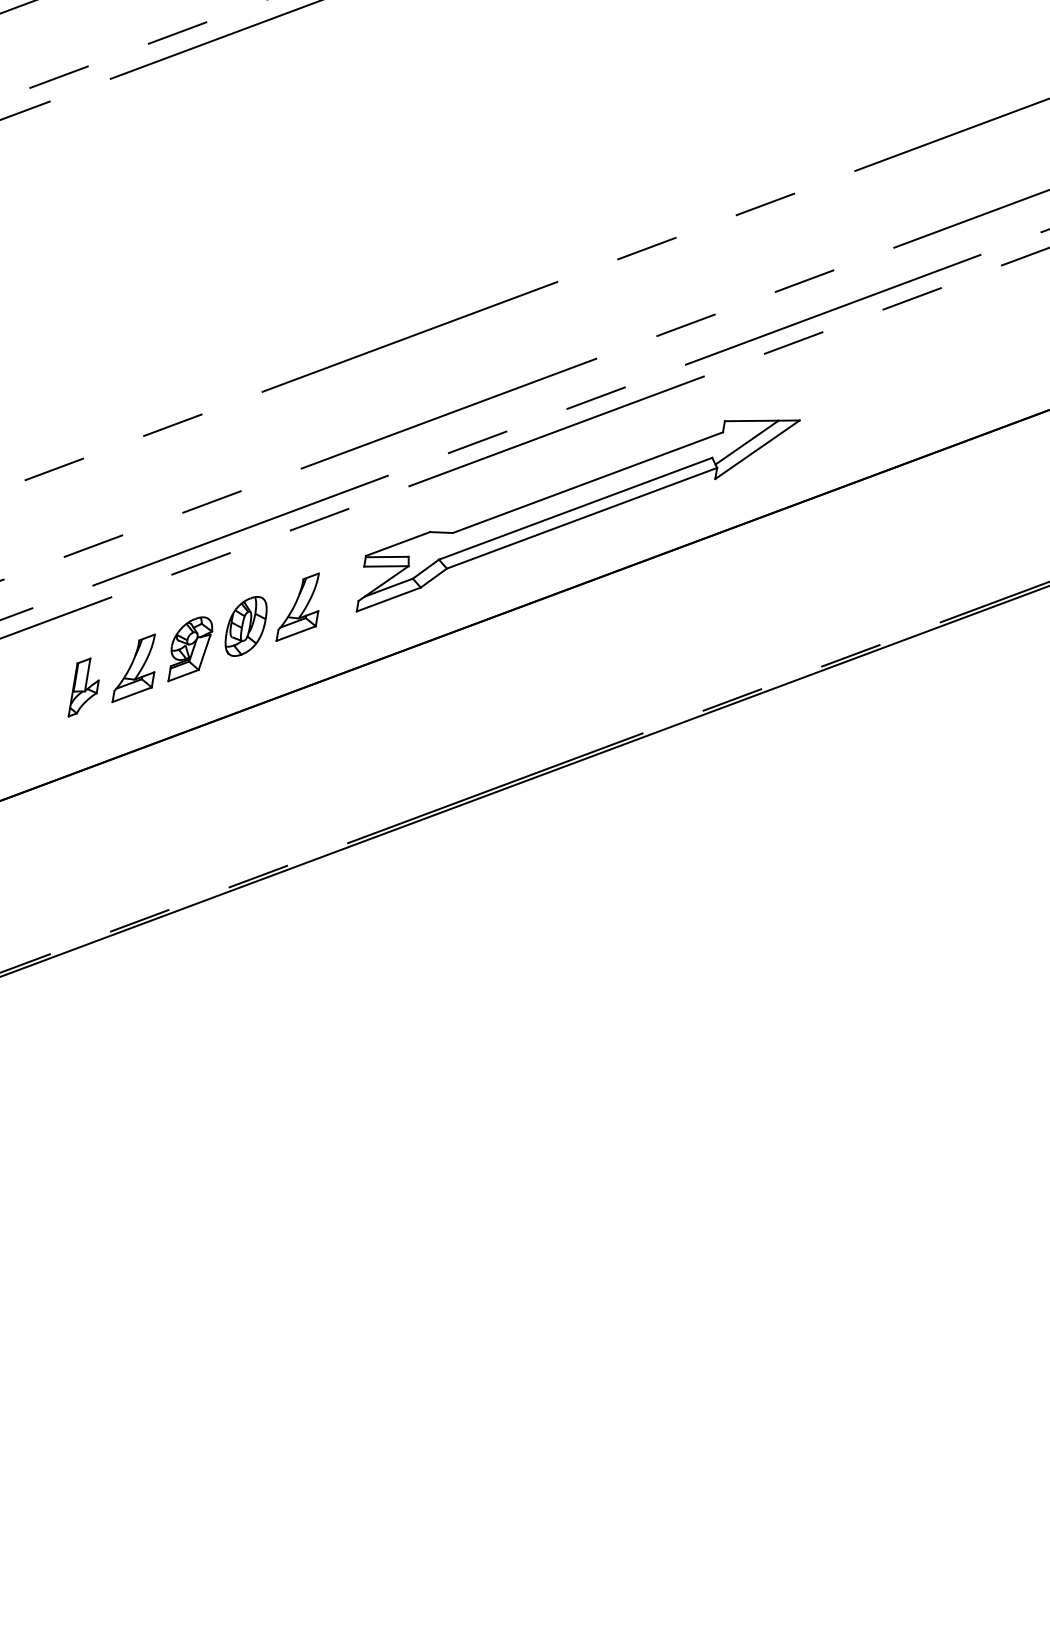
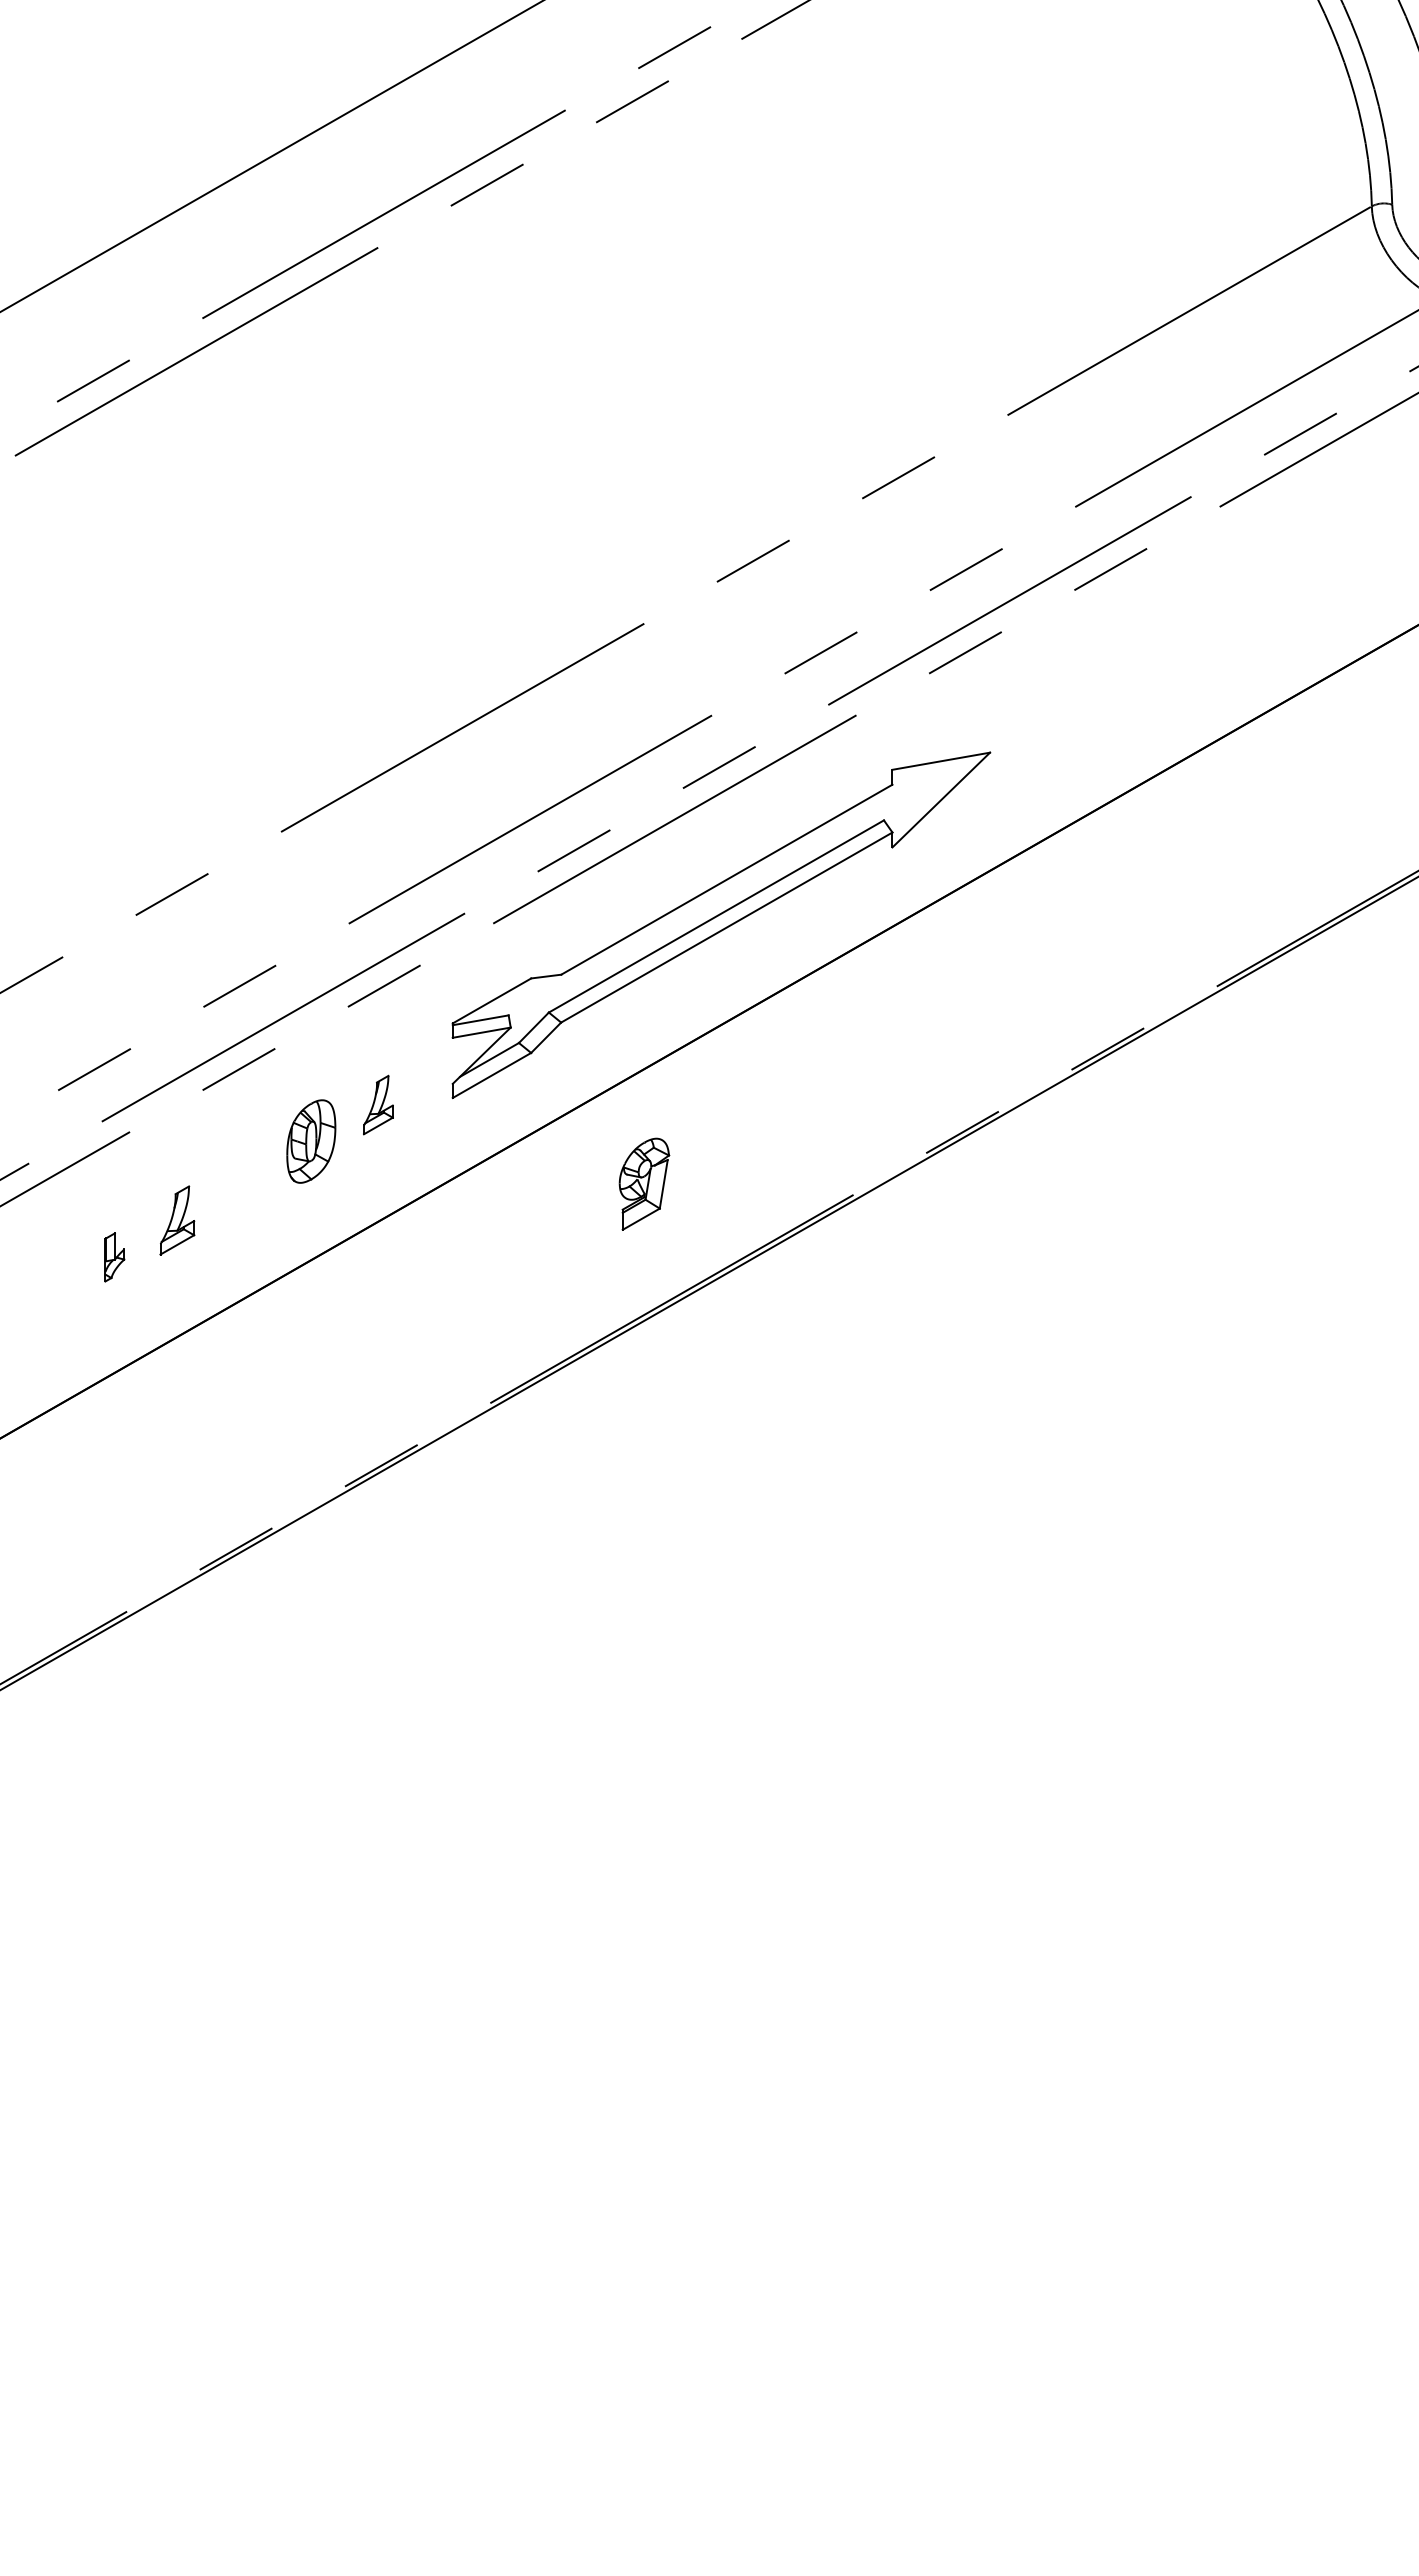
line: (746, 442) -> (925, 792), removed
part: (300, 607) -> (378, 1104), size x0.6
part: (190, 649) -> (644, 1183), moved
part: (136, 668) -> (177, 1220), size x0.7
part: (85, 688) -> (114, 1257), size x0.6

